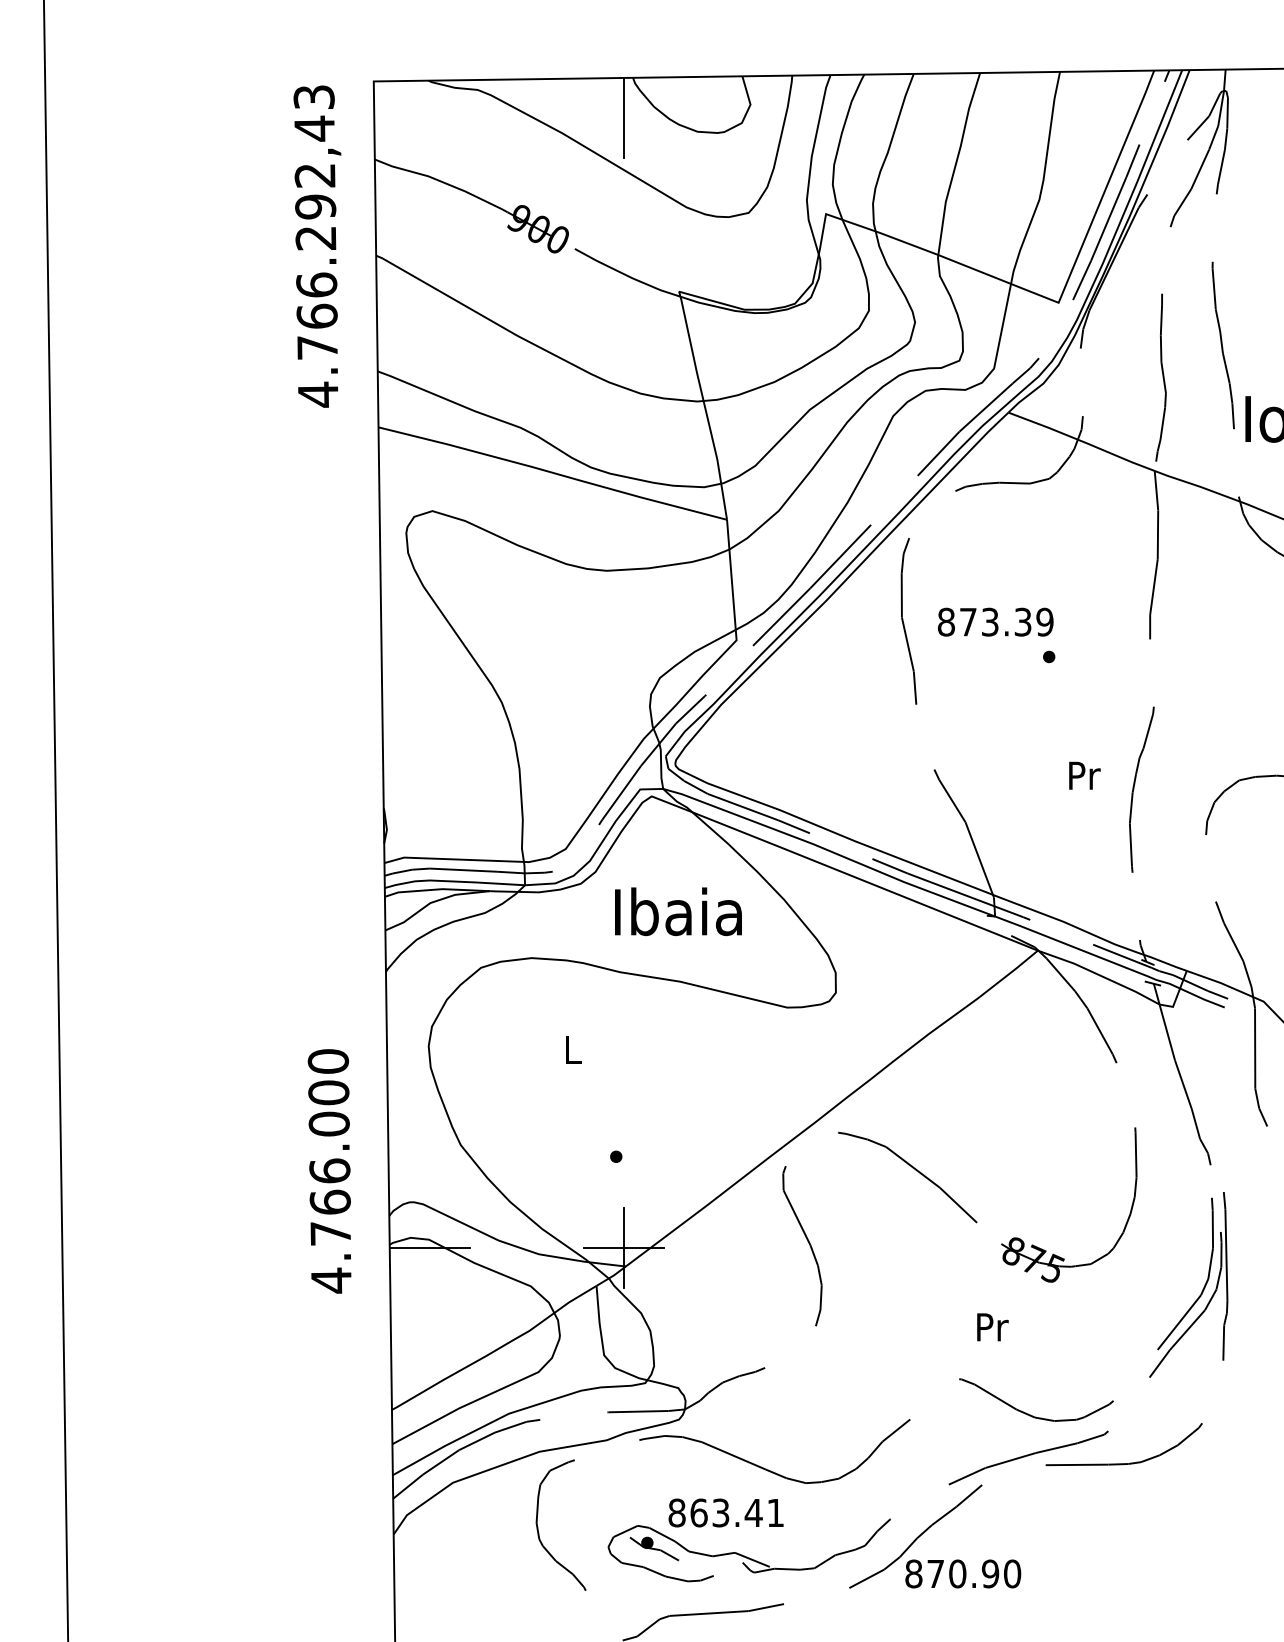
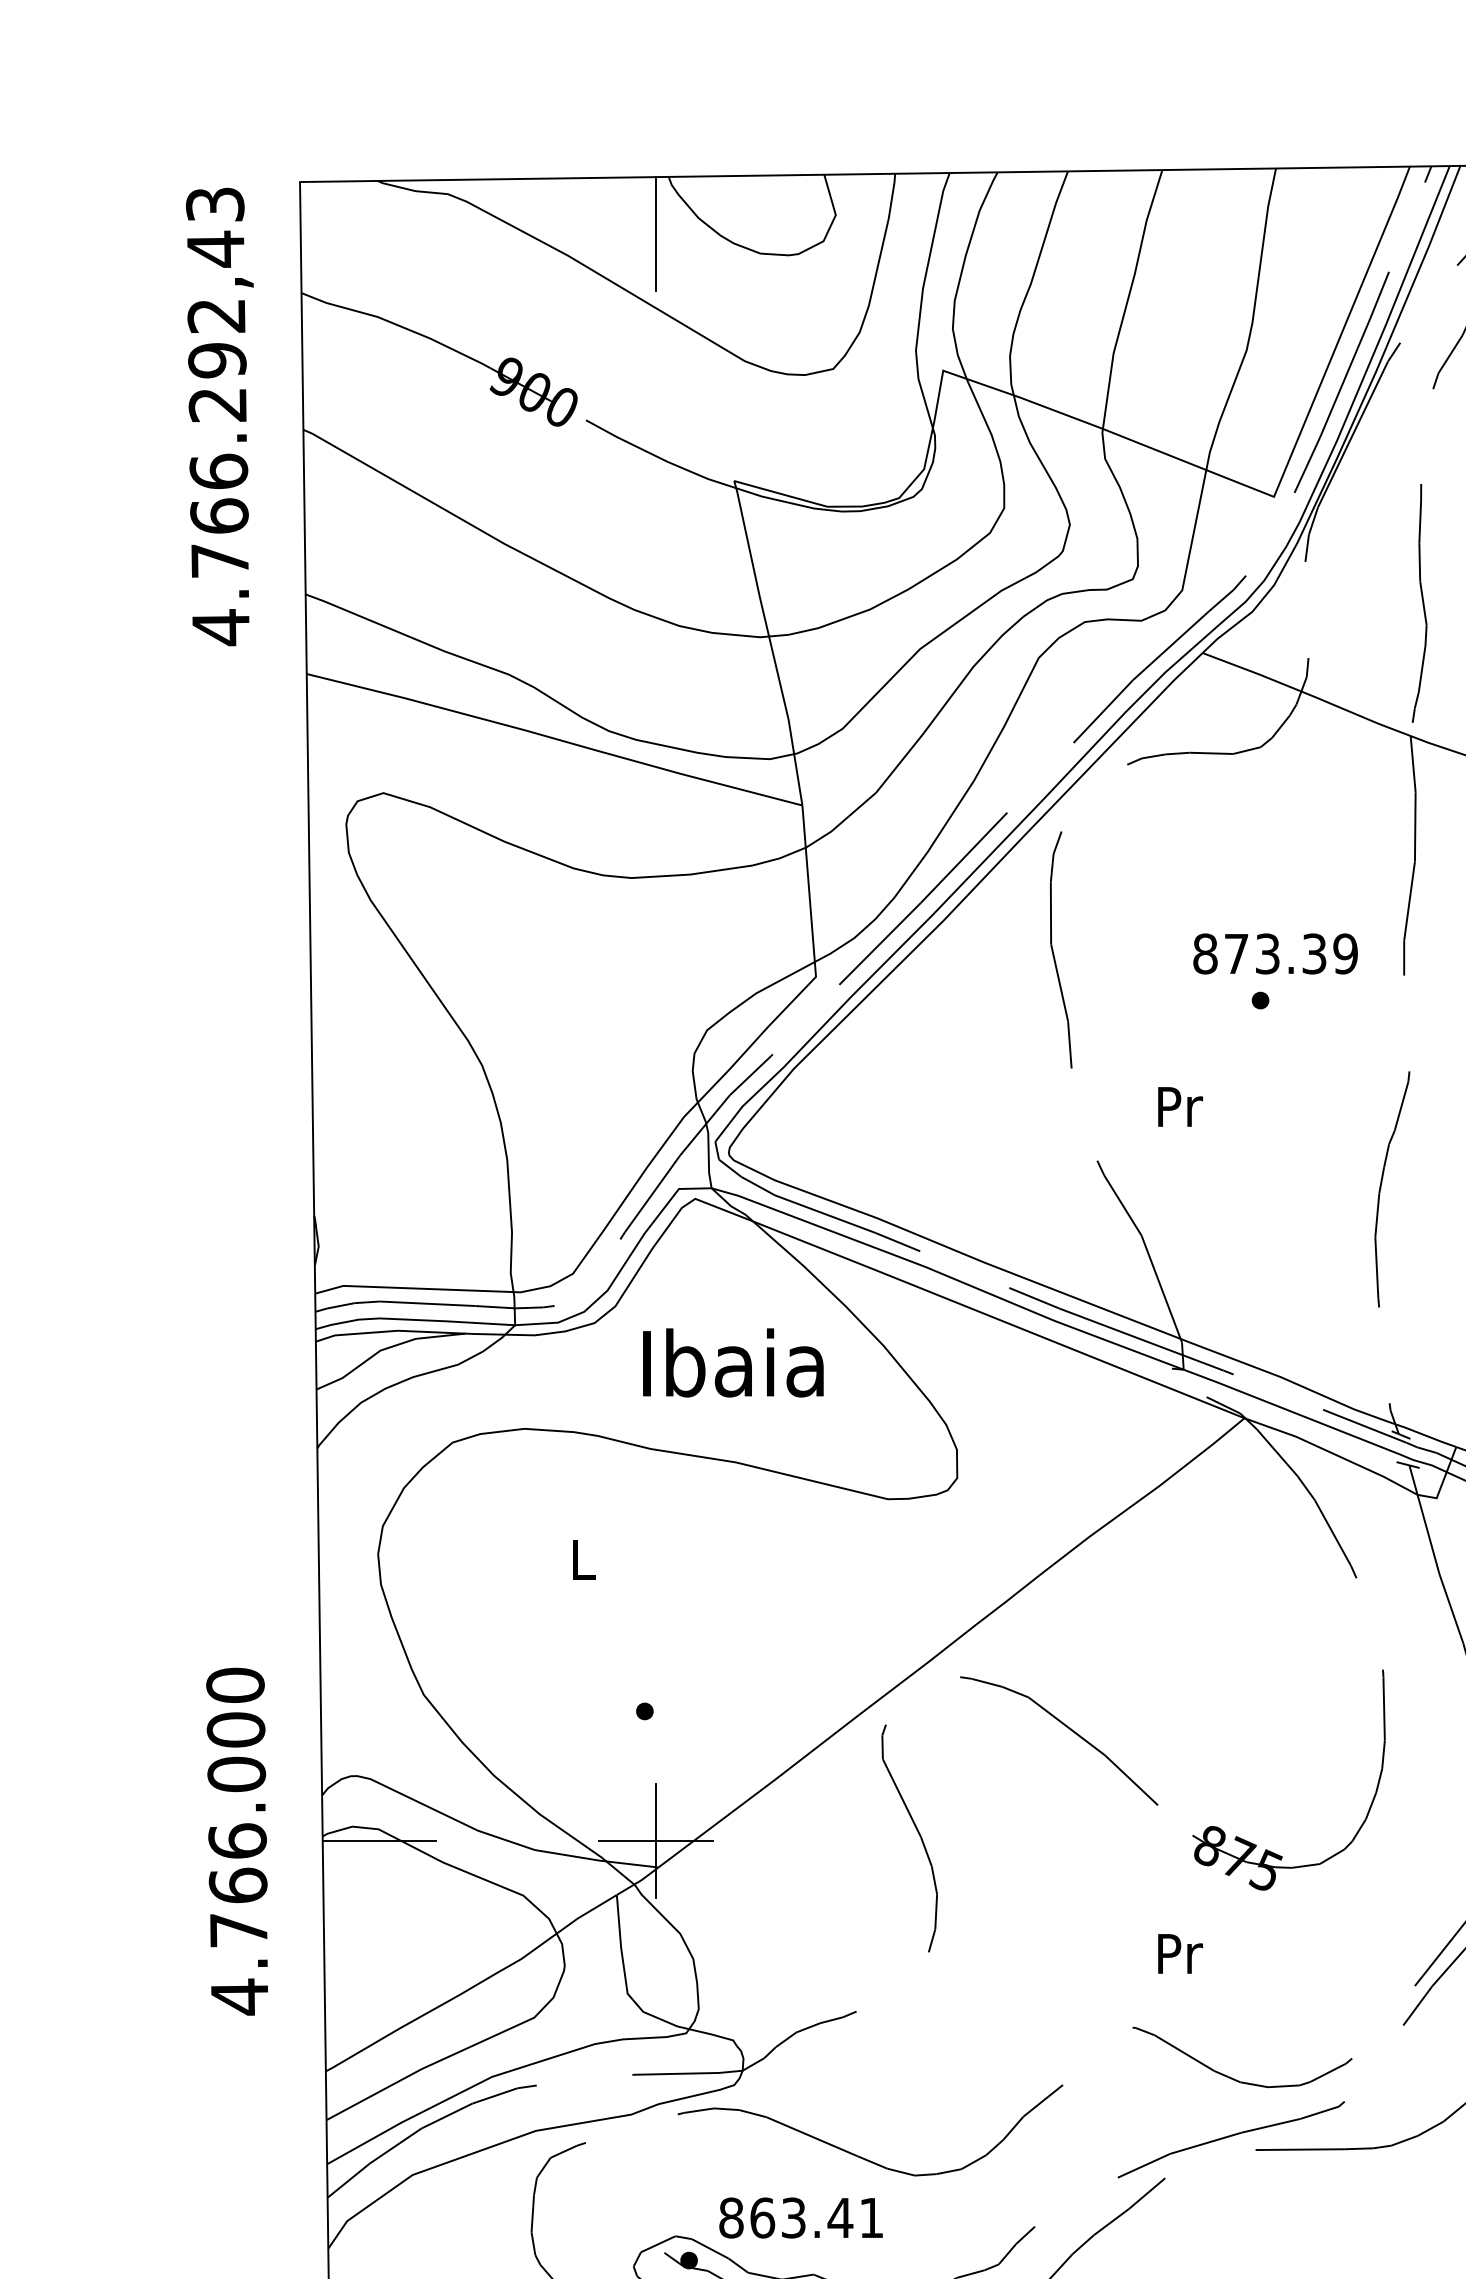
text: (995, 621) -> (1275, 952), moved
text: (1084, 775) -> (1179, 1106), moved
text: (329, 1171) -> (237, 1841), moved

